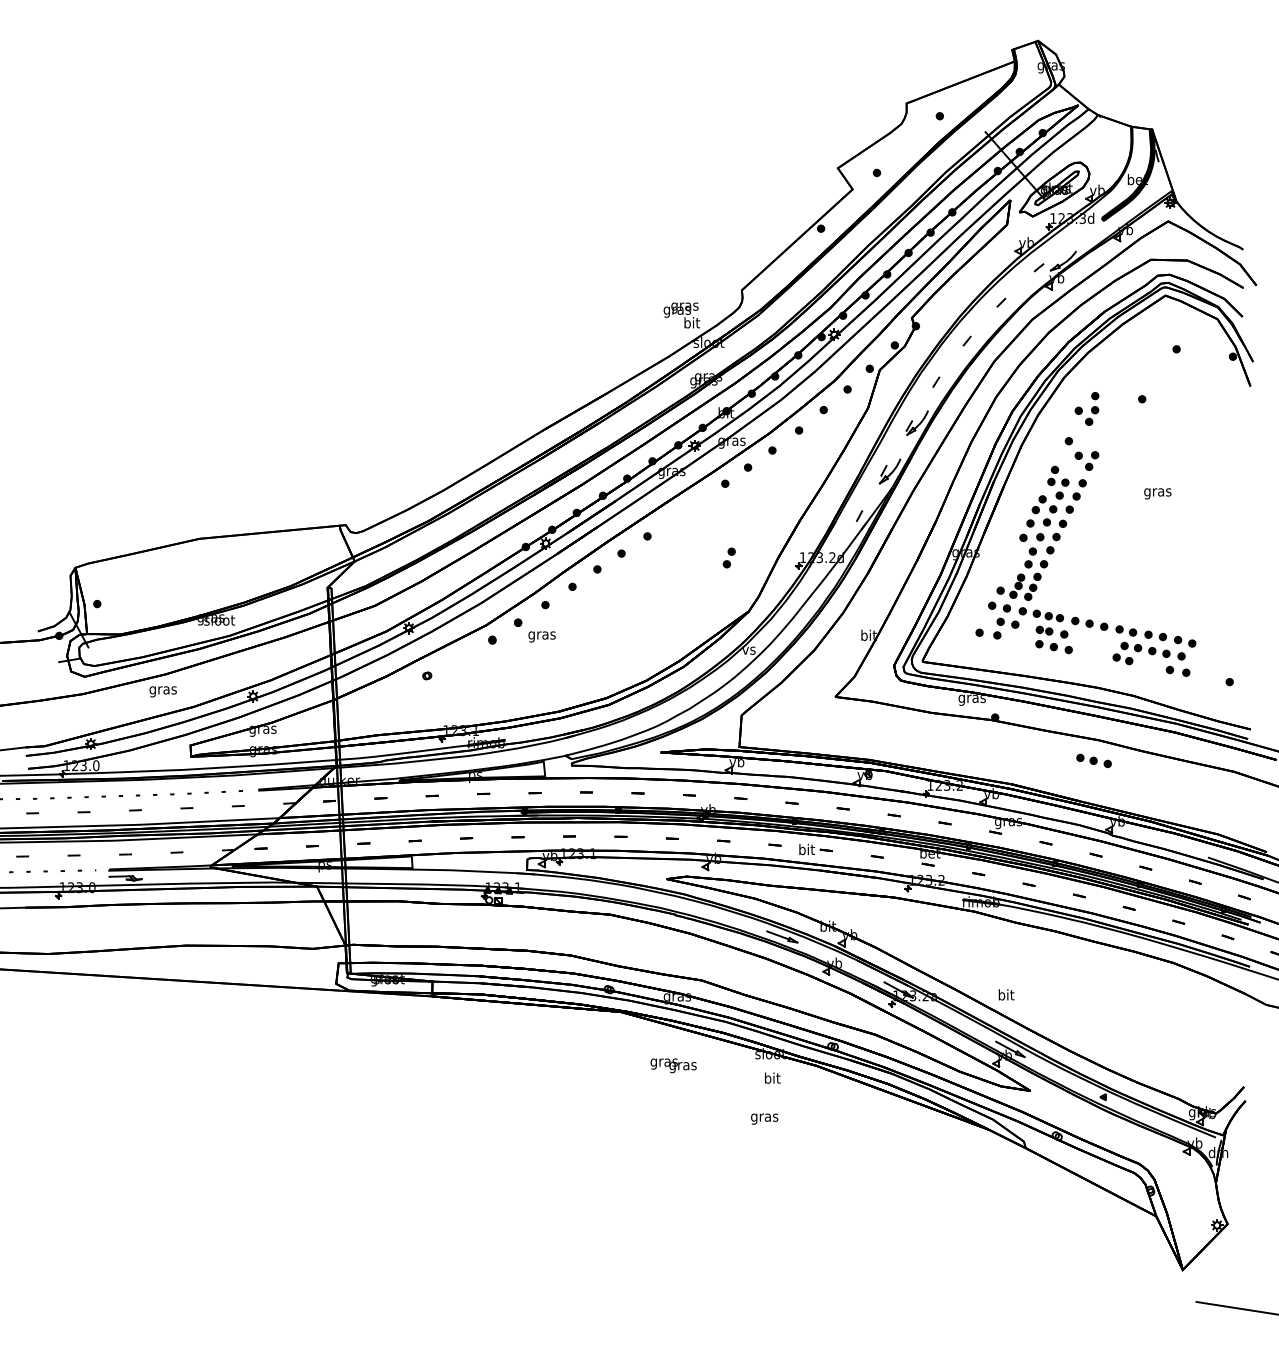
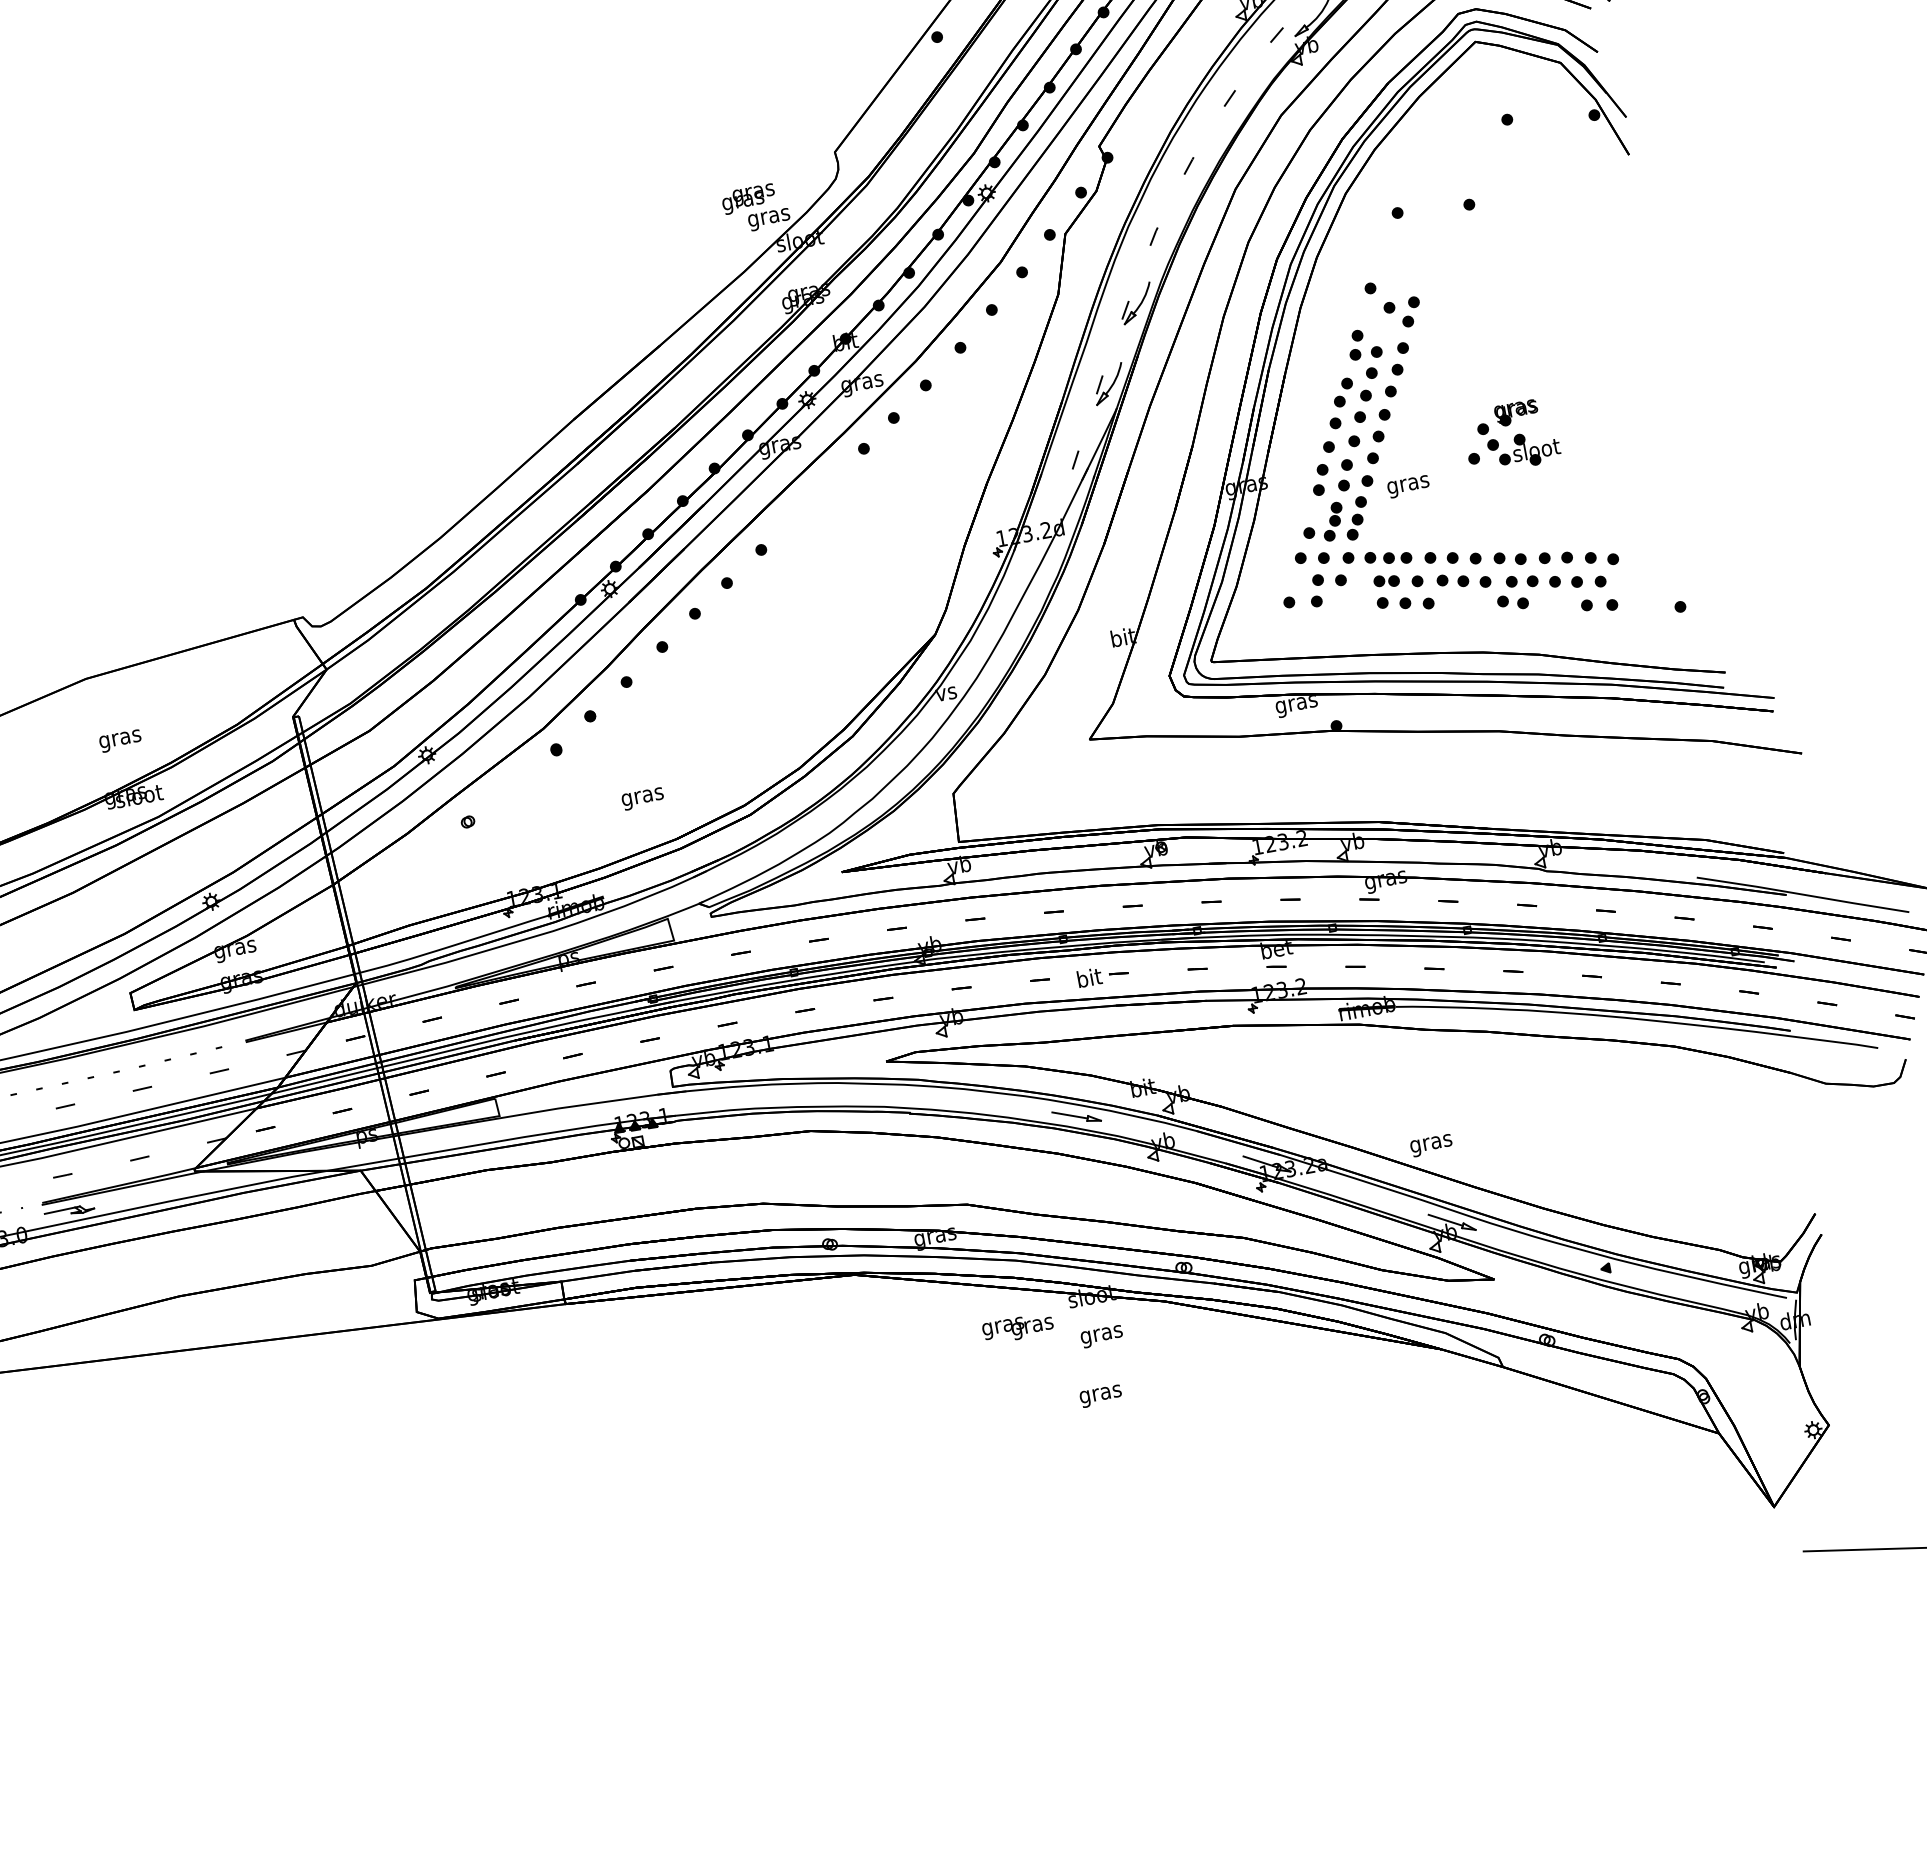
text: (691, 324) -> (768, 217), bit -> gras
part: (1086, 415) -> (1389, 244), removed
text: (1157, 493) -> (1408, 486), moved
part: (1141, 552) -> (1511, 436), added
part: (728, 557) -> (1319, 479), moved
text: (541, 636) -> (641, 798), moved
text: (162, 691) -> (119, 740), moved
part: (1093, 760) -> (1463, 580), moved
text: (1005, 996) -> (1430, 1143), bit -> gras
text: (673, 1065) -> (1017, 1328), moved
text: (772, 1079) -> (1101, 1334), bit -> gras

